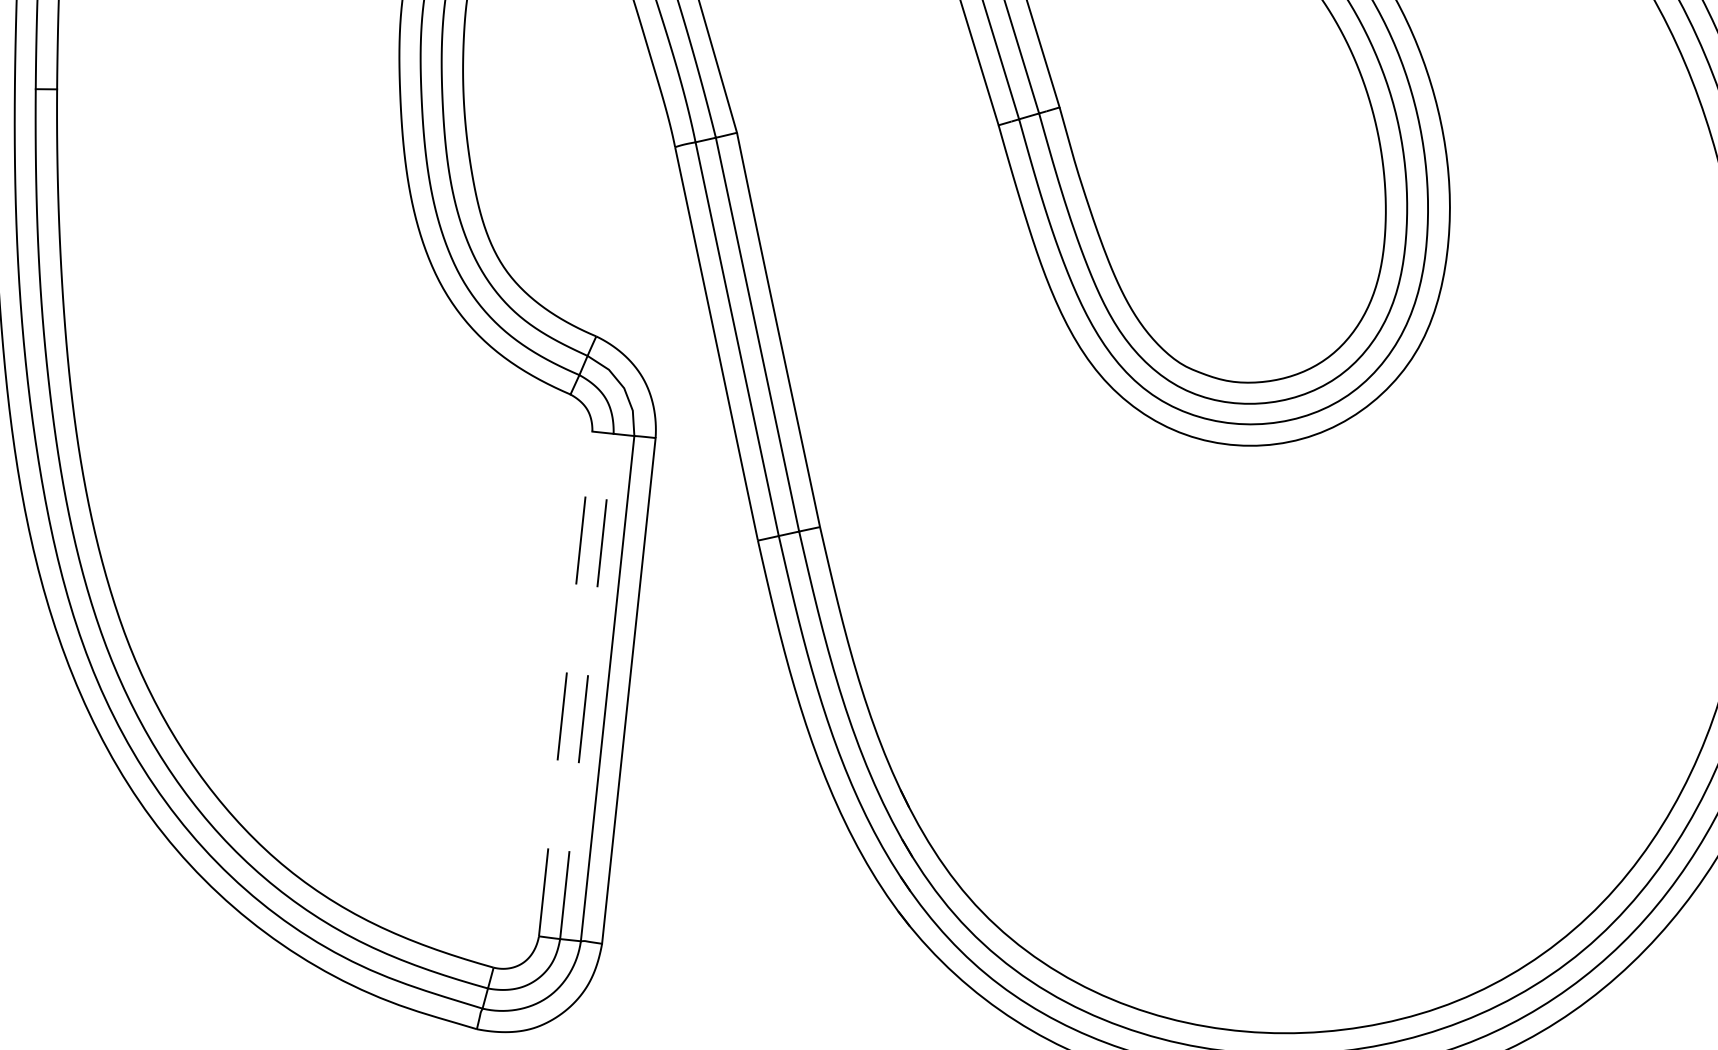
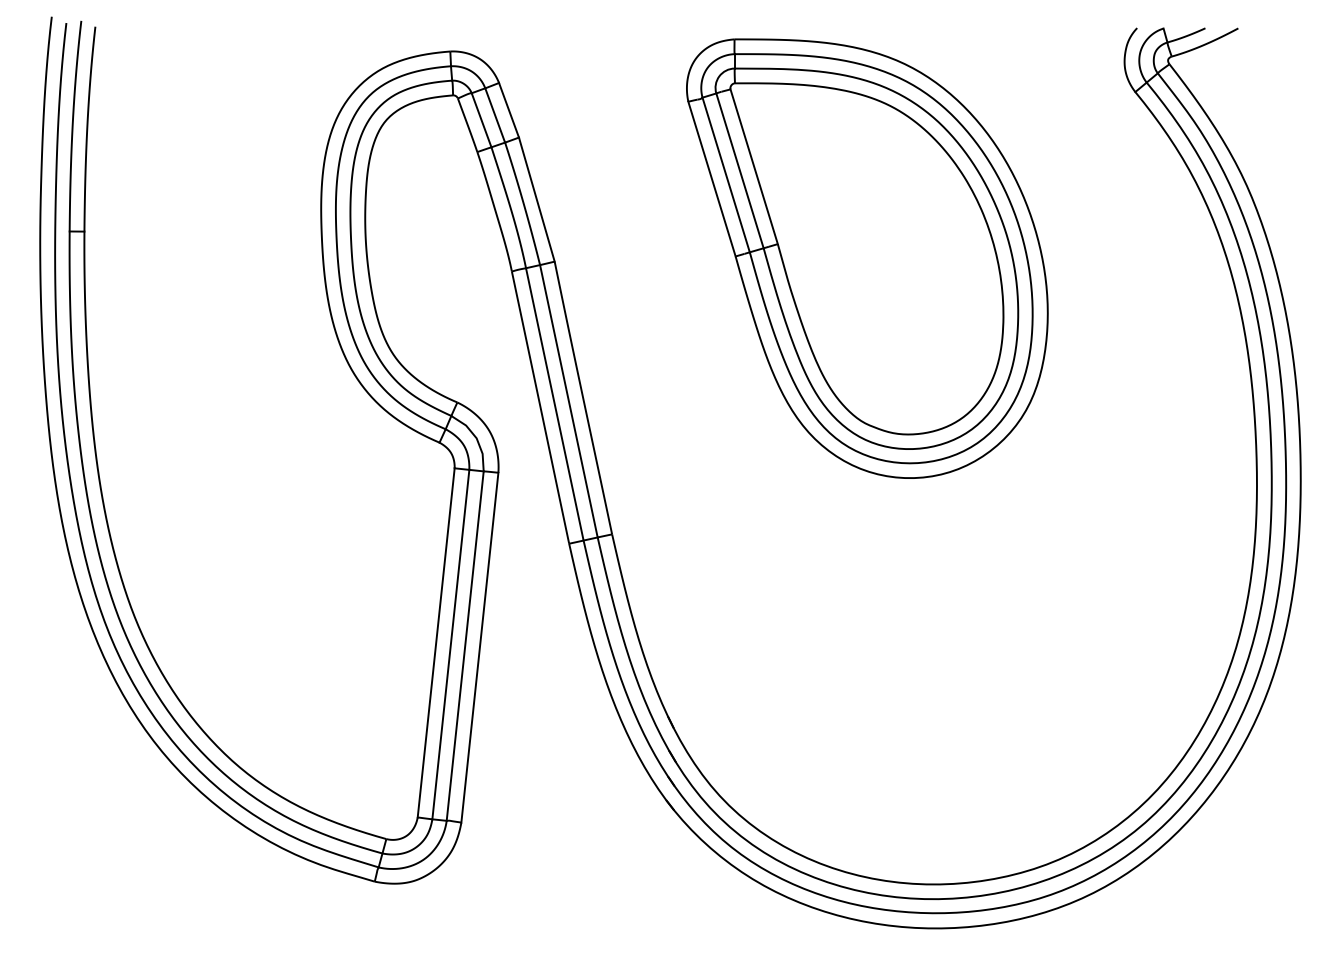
line: (566, 683) -> (436, 642), dashed -> solid
line: (586, 686) -> (450, 644), dashed -> solid

